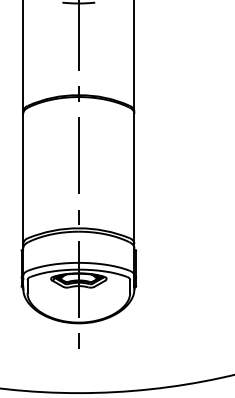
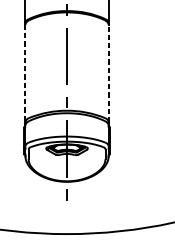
line: (134, 178) -> (108, 73), solid -> dashed
line: (23, 179) -> (25, 74), solid -> dashed

